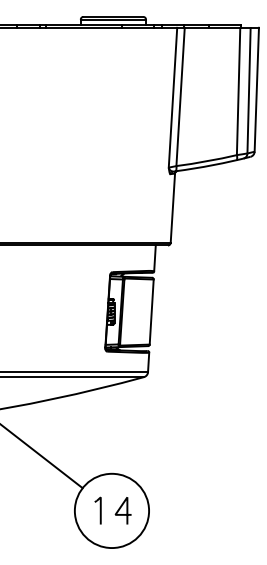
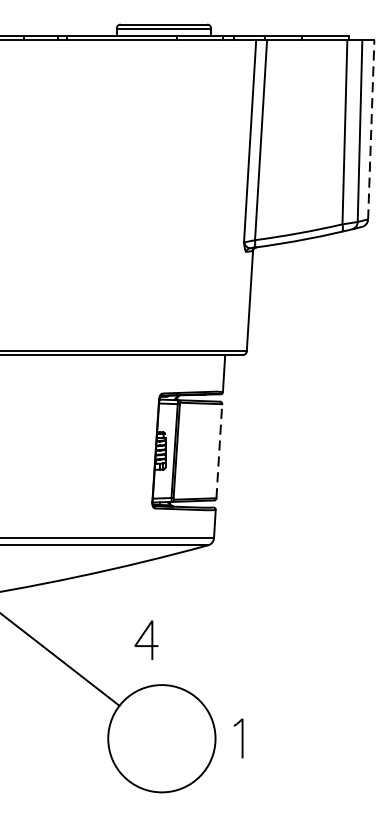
line: (256, 89) -> (370, 129), solid -> dashed
line: (151, 312) -> (219, 451), solid -> dashed
line: (120, 509) -> (142, 638), moved
part: (97, 510) -> (237, 738), moved

